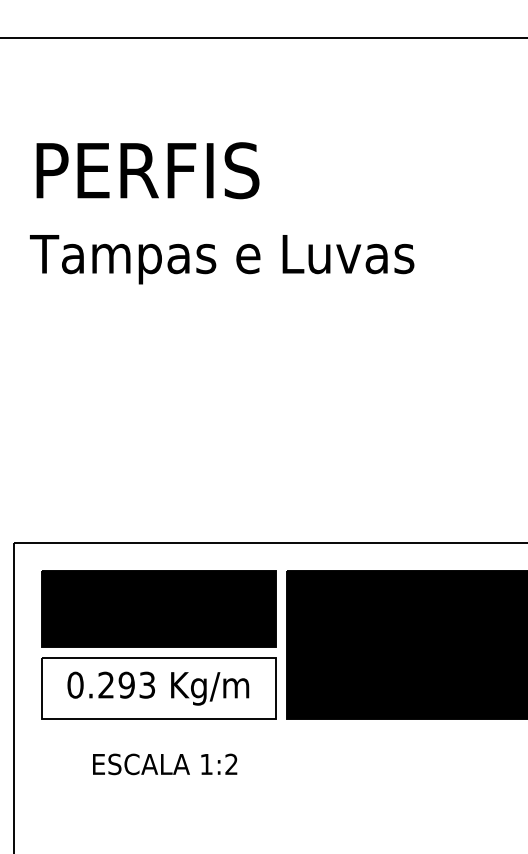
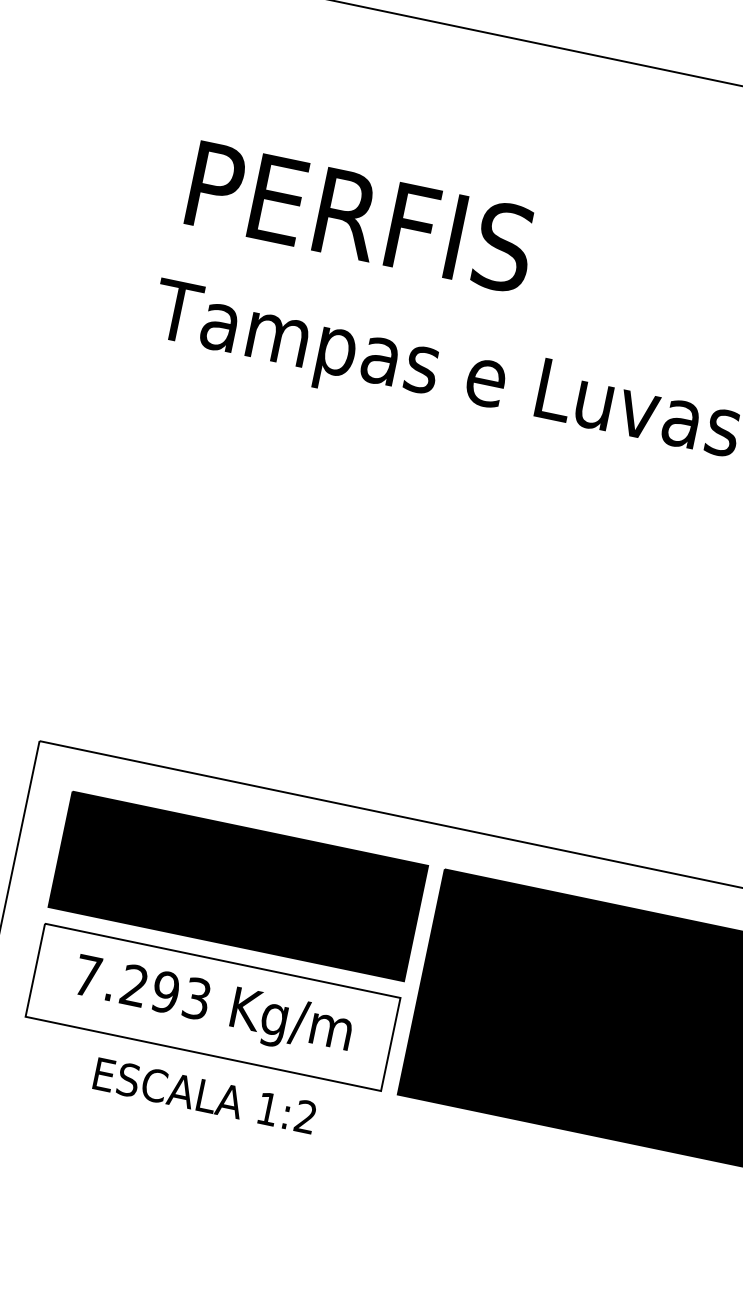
text: (75, 684) -> (88, 974), 0.293 -> 7.293
text: (165, 764) -> (205, 1096), moved

